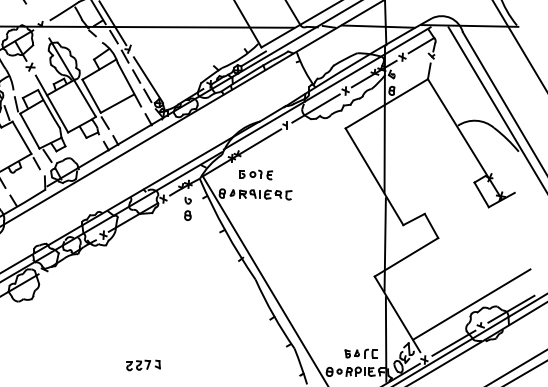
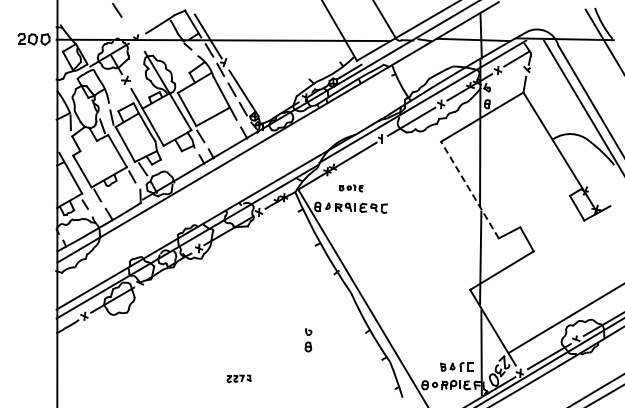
part: (256, 175) -> (351, 188), size x0.7
line: (374, 176) -> (469, 189), solid -> dashed
part: (188, 209) -> (308, 340), moved
part: (143, 365) -> (238, 378), size x0.7

